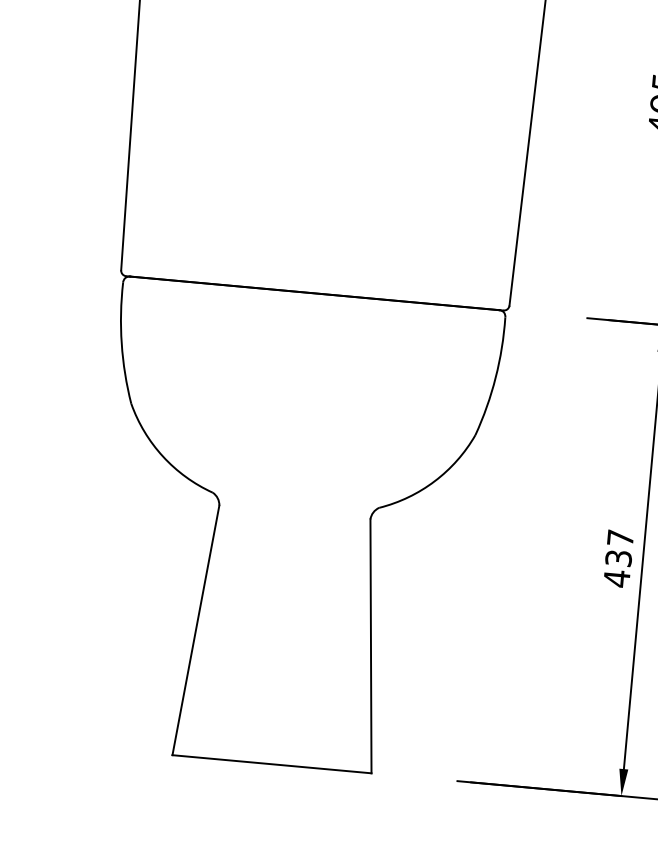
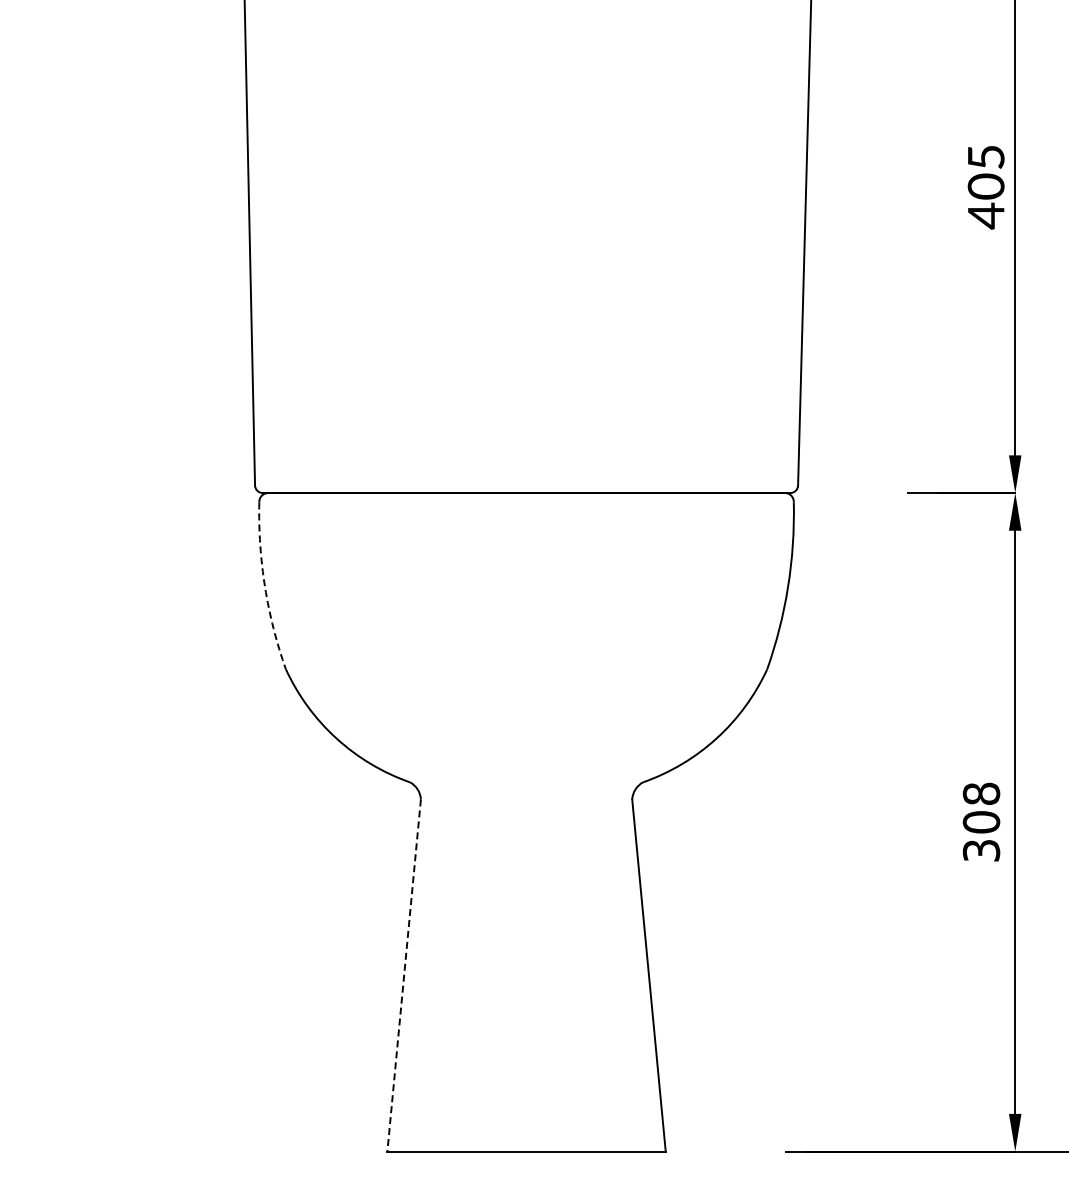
arc: (122, 343) -> (265, 587), solid -> dashed
text: (618, 558) -> (981, 822), 437 -> 308
line: (196, 630) -> (404, 975), solid -> dashed

